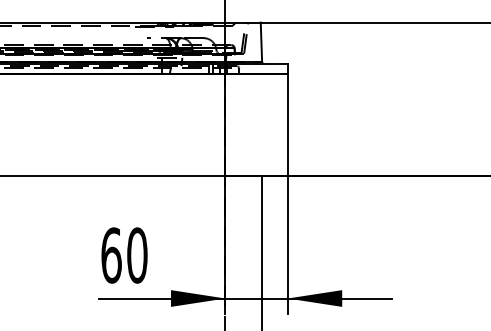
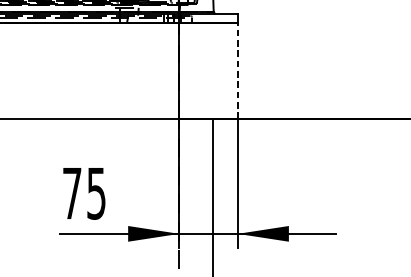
line: (287, 125) -> (237, 71), solid -> dashed
text: (124, 255) -> (84, 193), 60 -> 75

